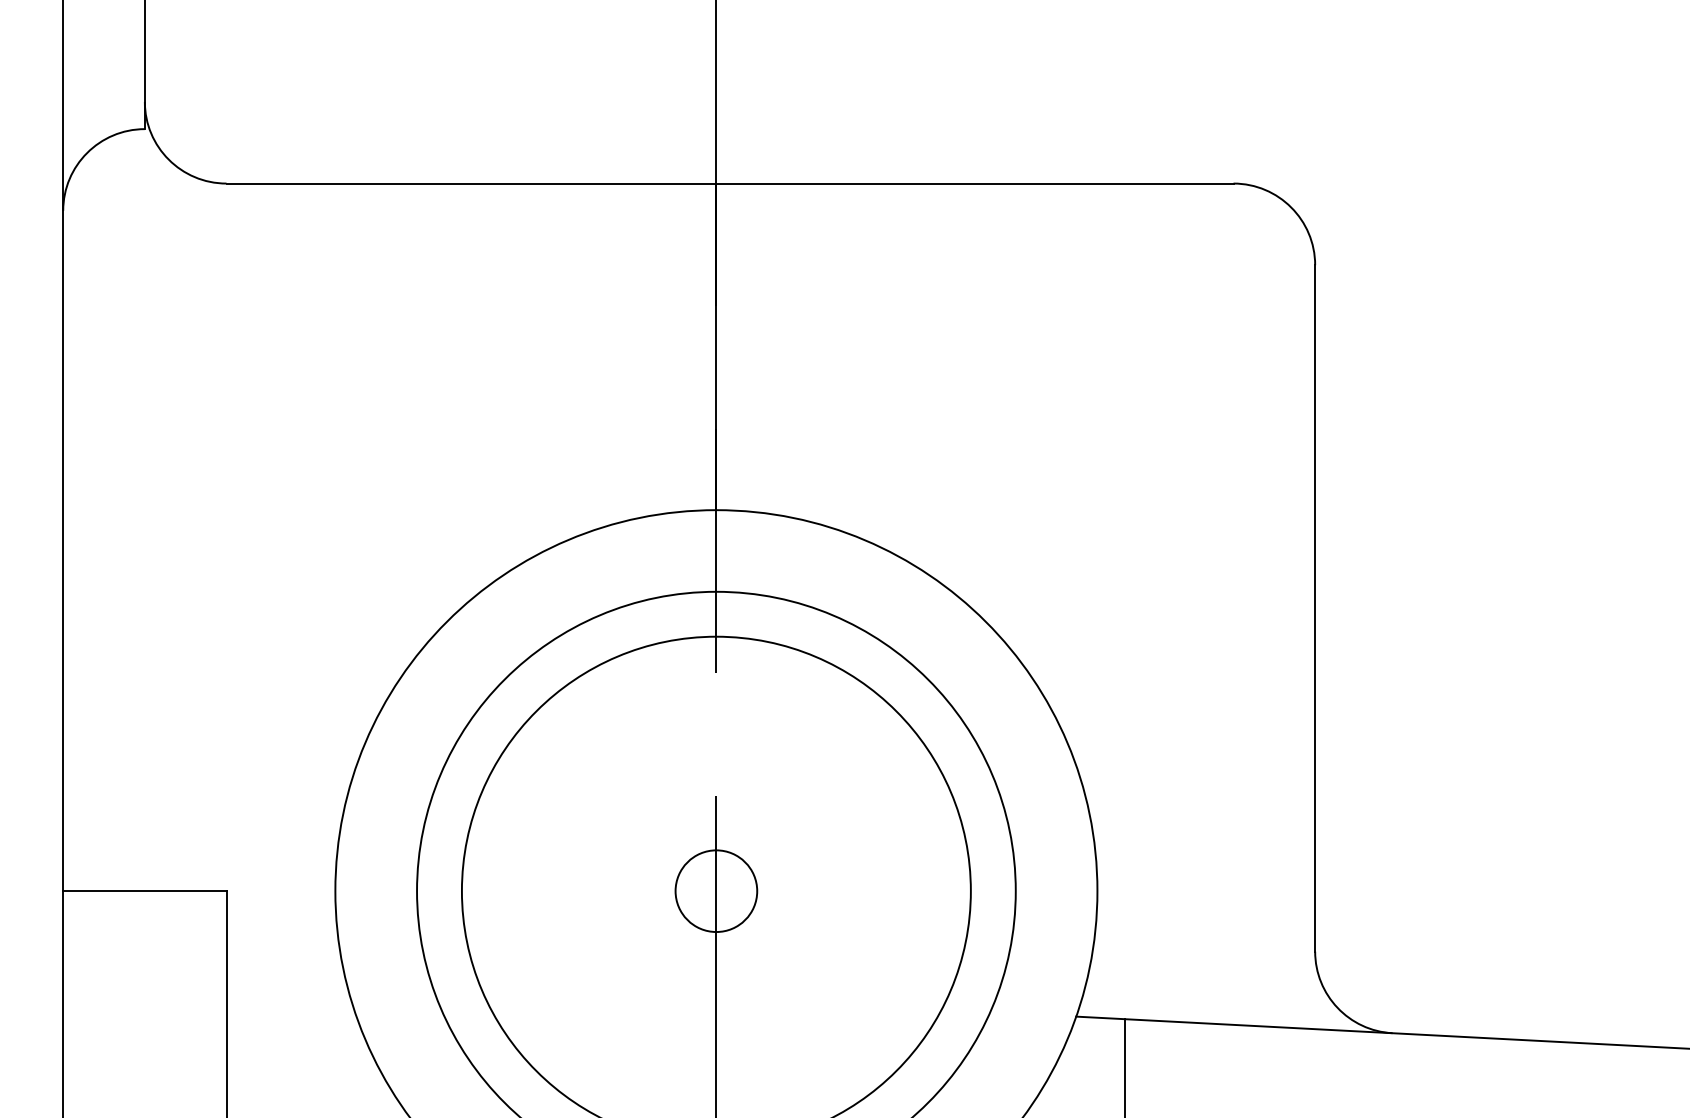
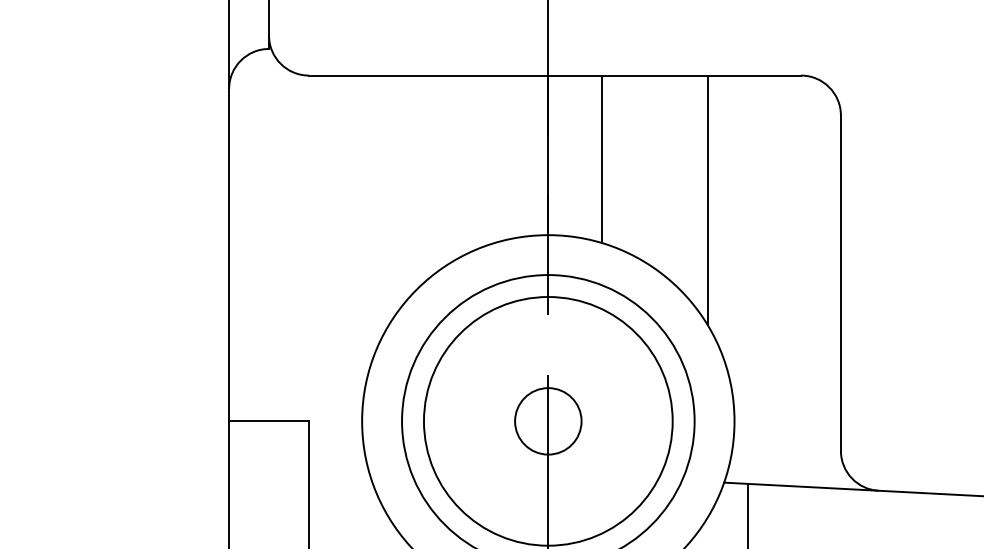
line: (825, 353) -> (601, 158), added
line: (1042, 439) -> (707, 200), added
circle: (716, 891) -> (548, 421), size x1.67

